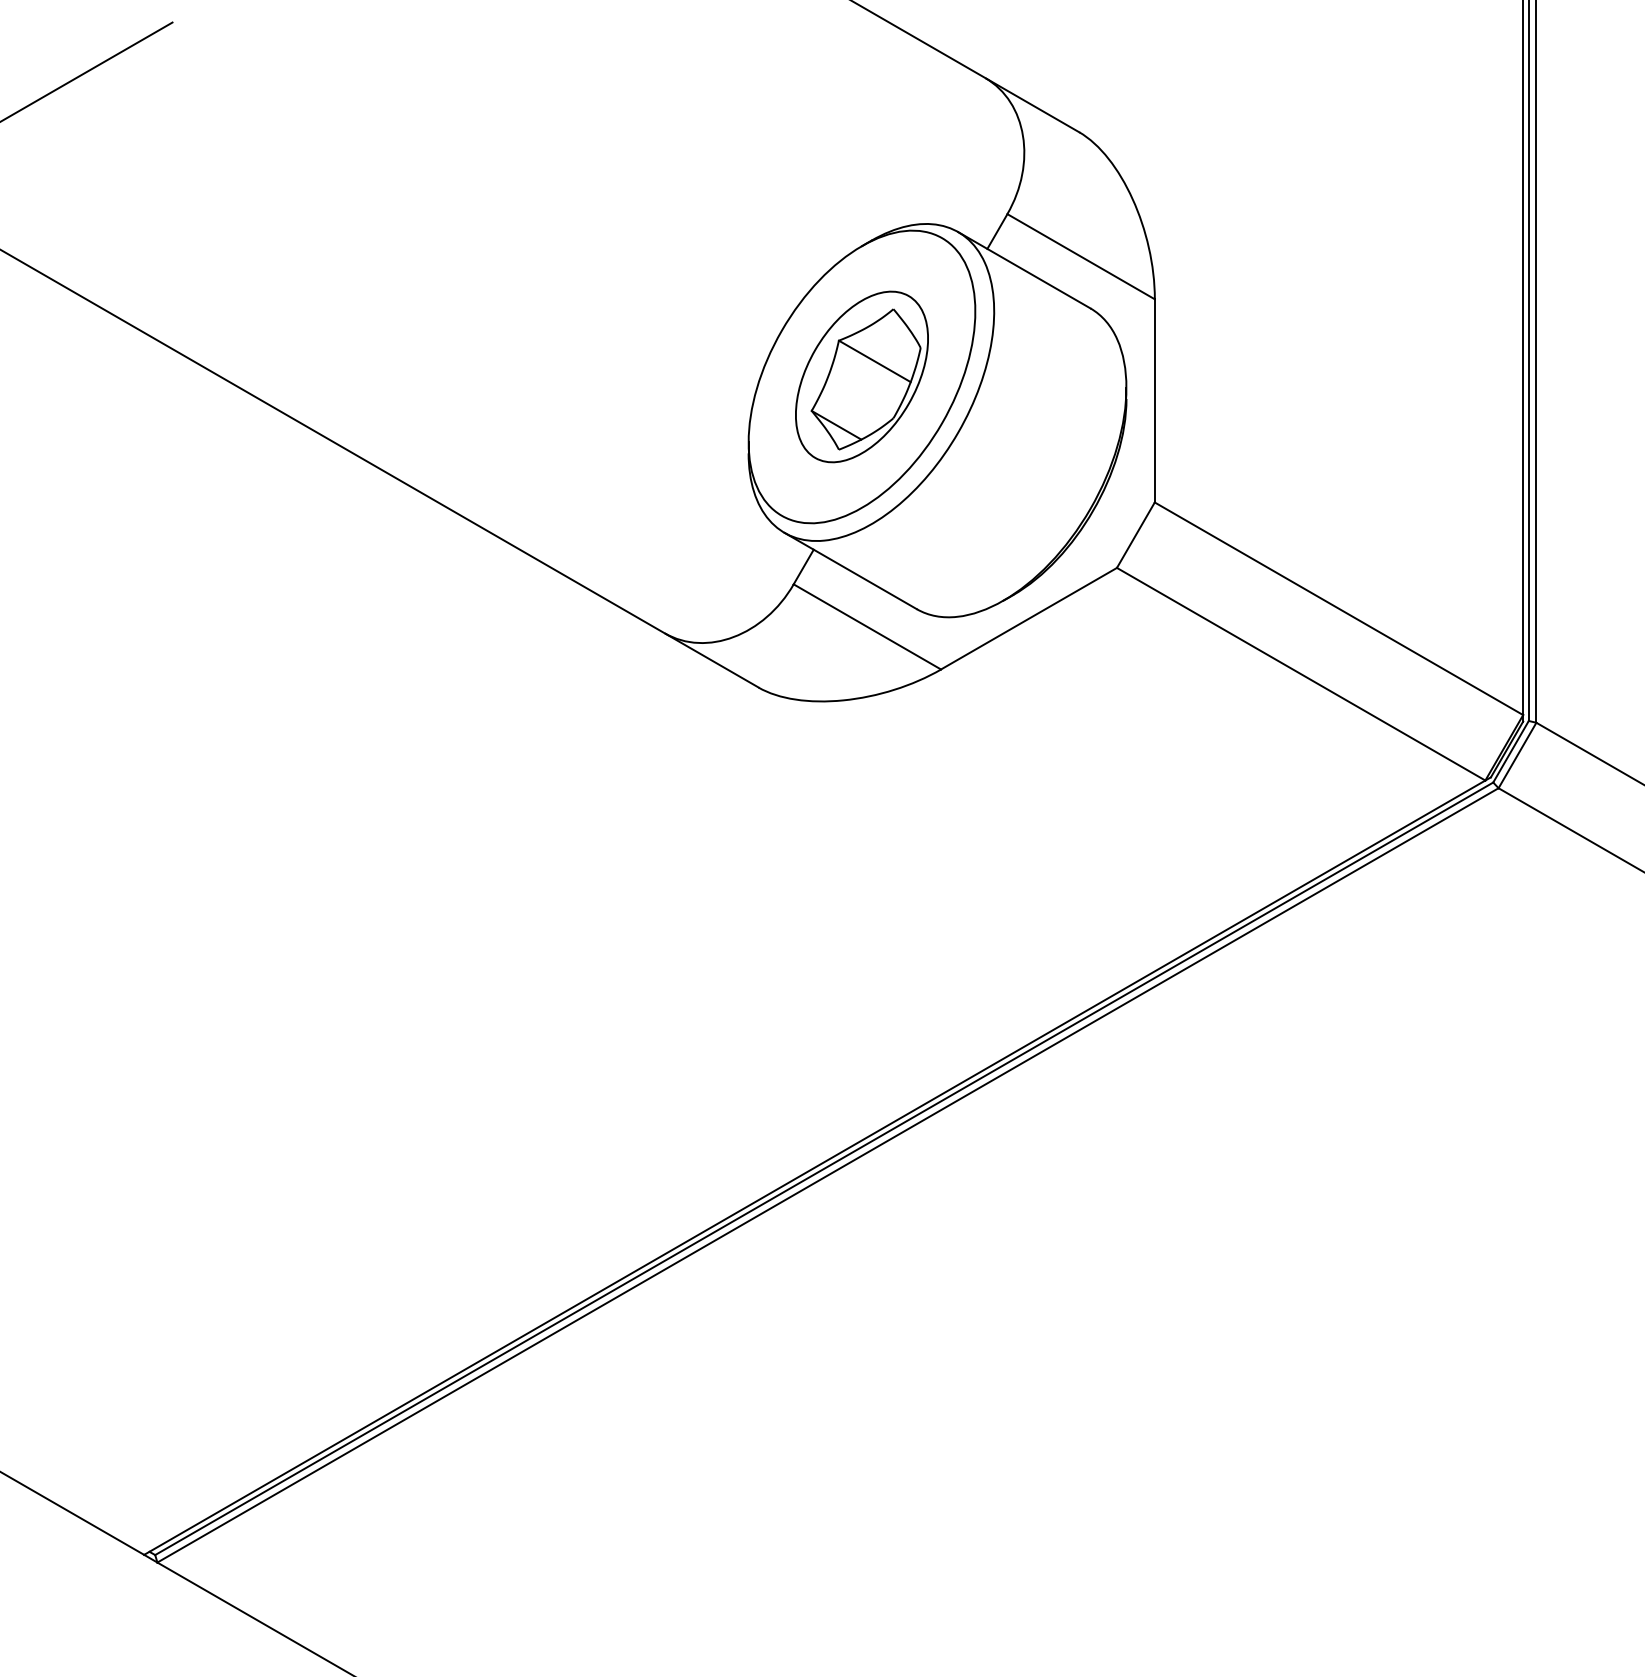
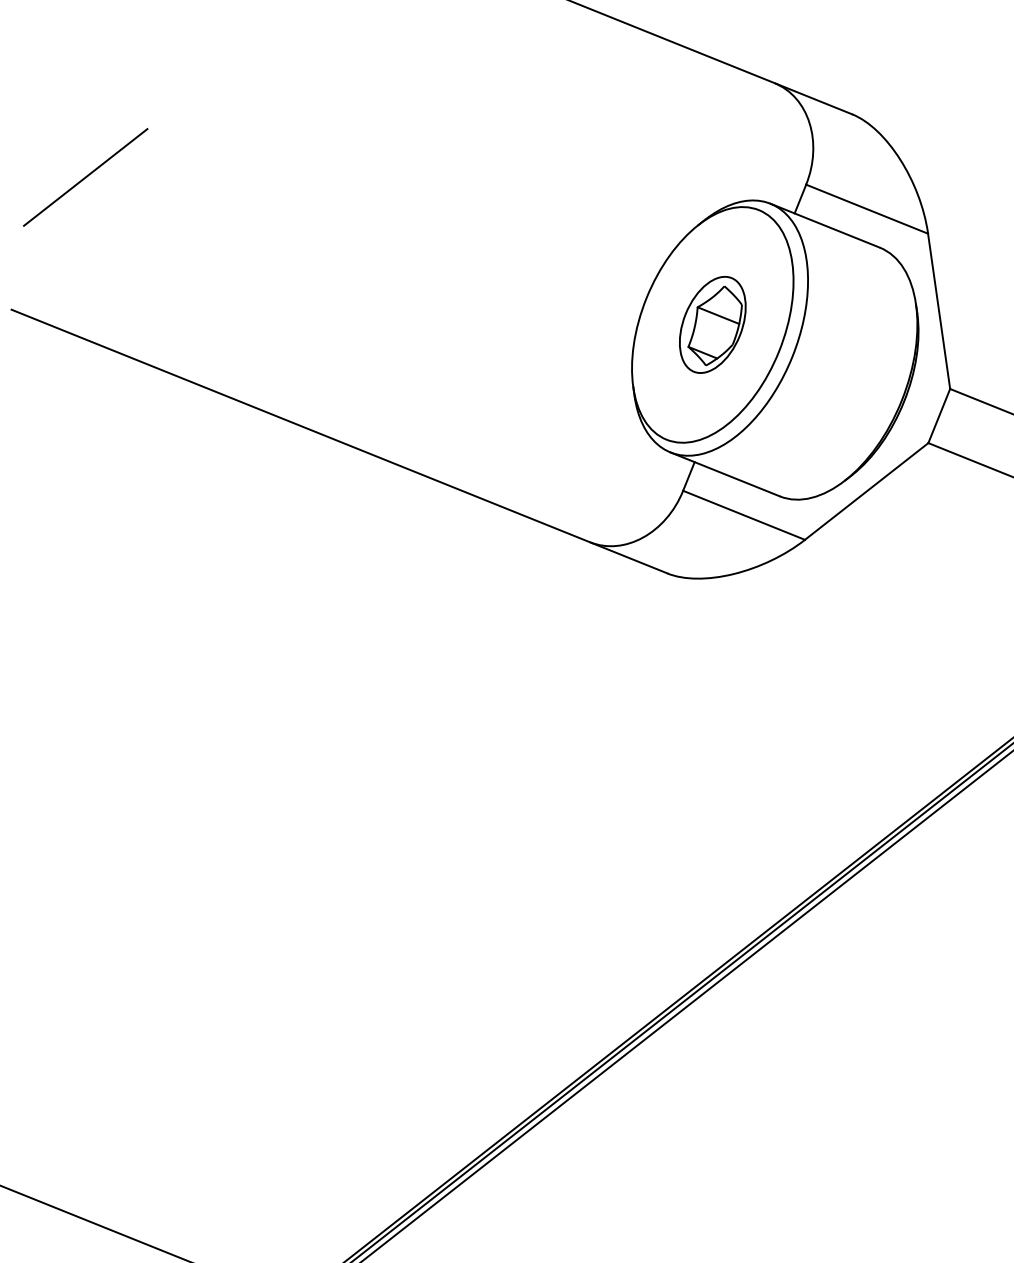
part: (861, 376) -> (712, 324), size x0.7

